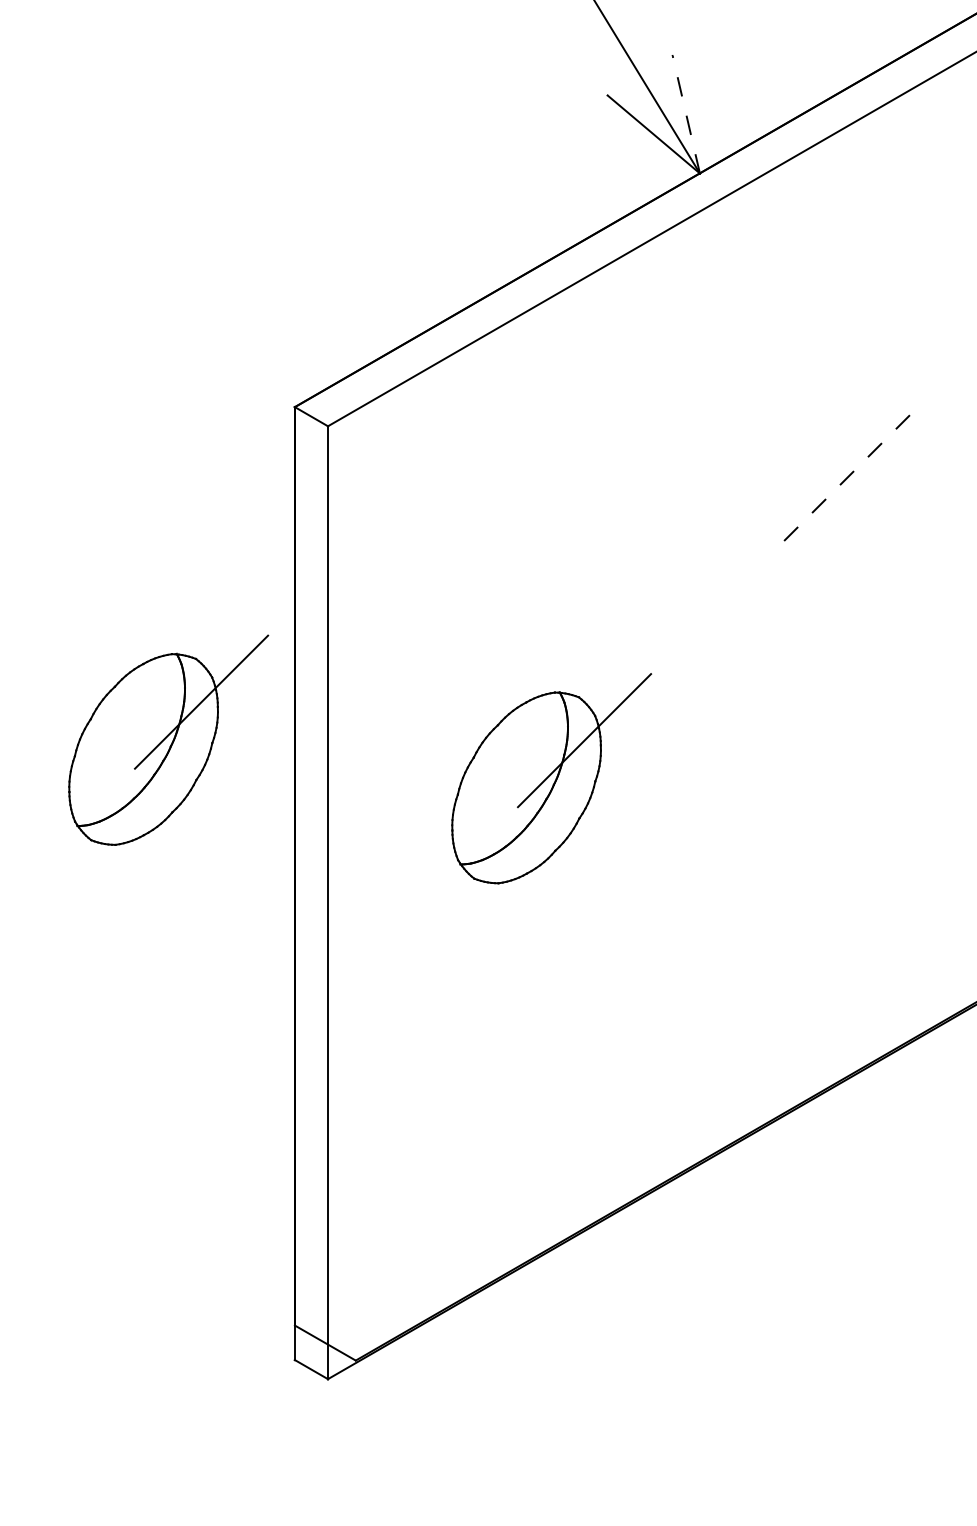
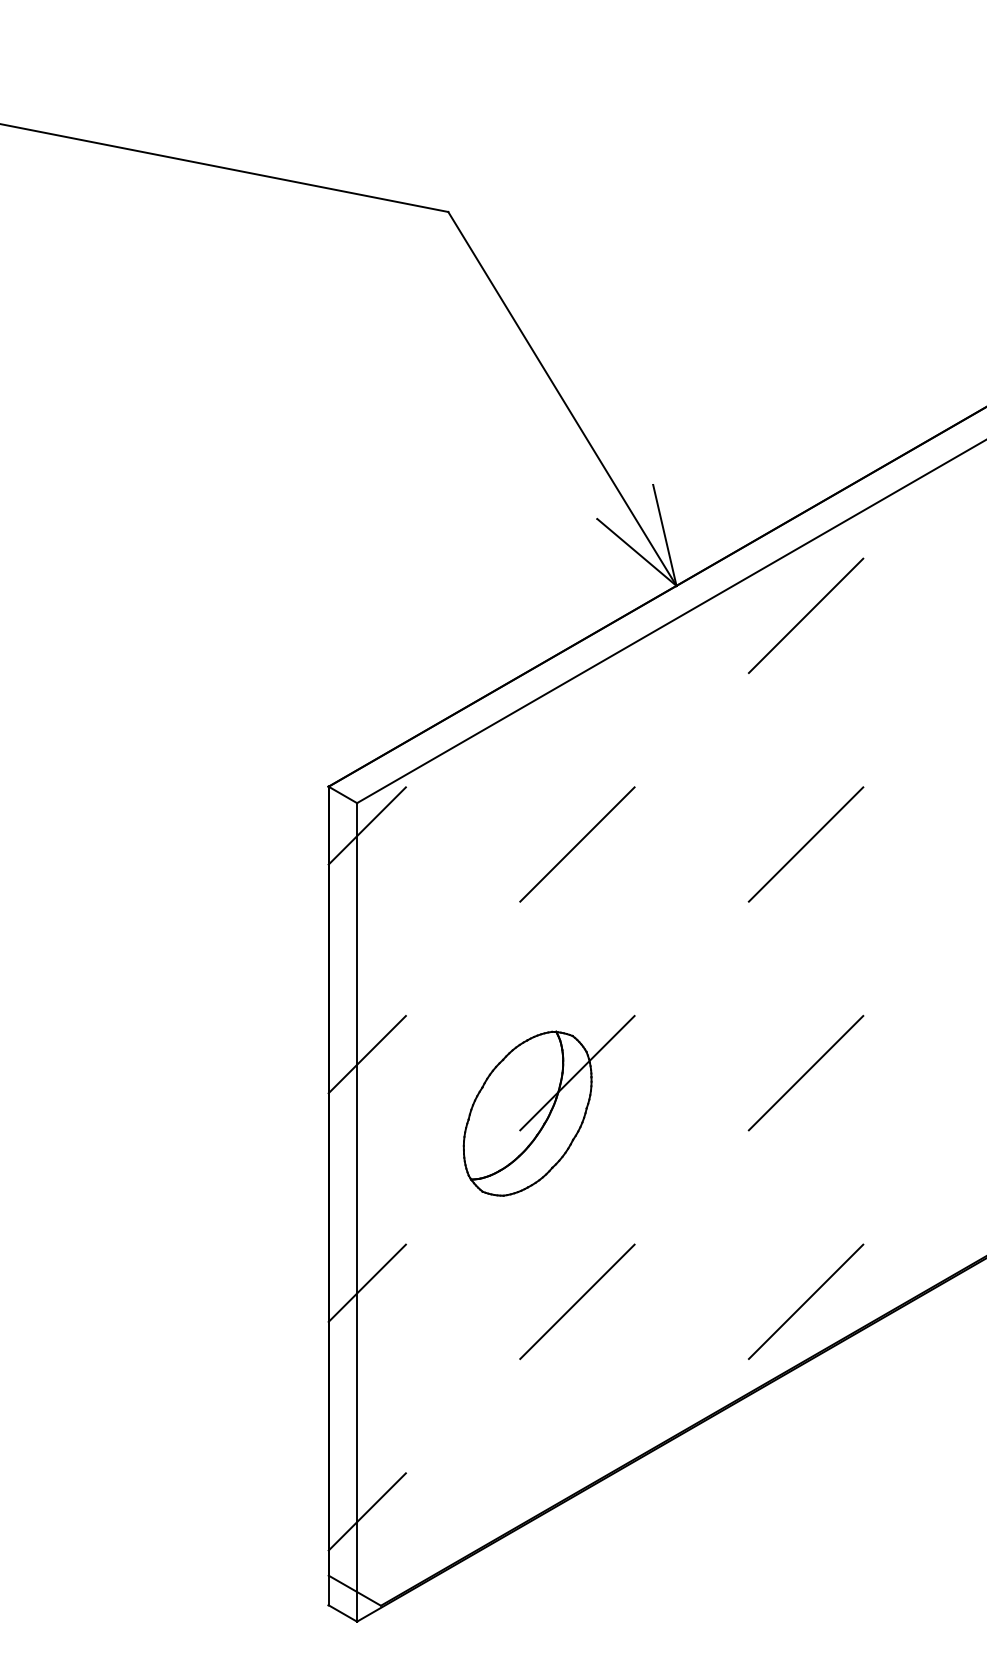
line: (685, 114) -> (664, 535), dashed -> solid
line: (850, 207) -> (805, 615), added
line: (338, 452) -> (366, 825), added
line: (584, 474) -> (577, 844), added
line: (851, 474) -> (806, 844), dashed -> solid
line: (338, 718) -> (366, 1054), added
part: (167, 739) -> (219, 1072), removed
line: (850, 741) -> (805, 1073), added
line: (338, 984) -> (366, 1282), added
line: (584, 1006) -> (577, 1301), added
line: (850, 1006) -> (805, 1301), added
line: (338, 1250) -> (366, 1511), added

